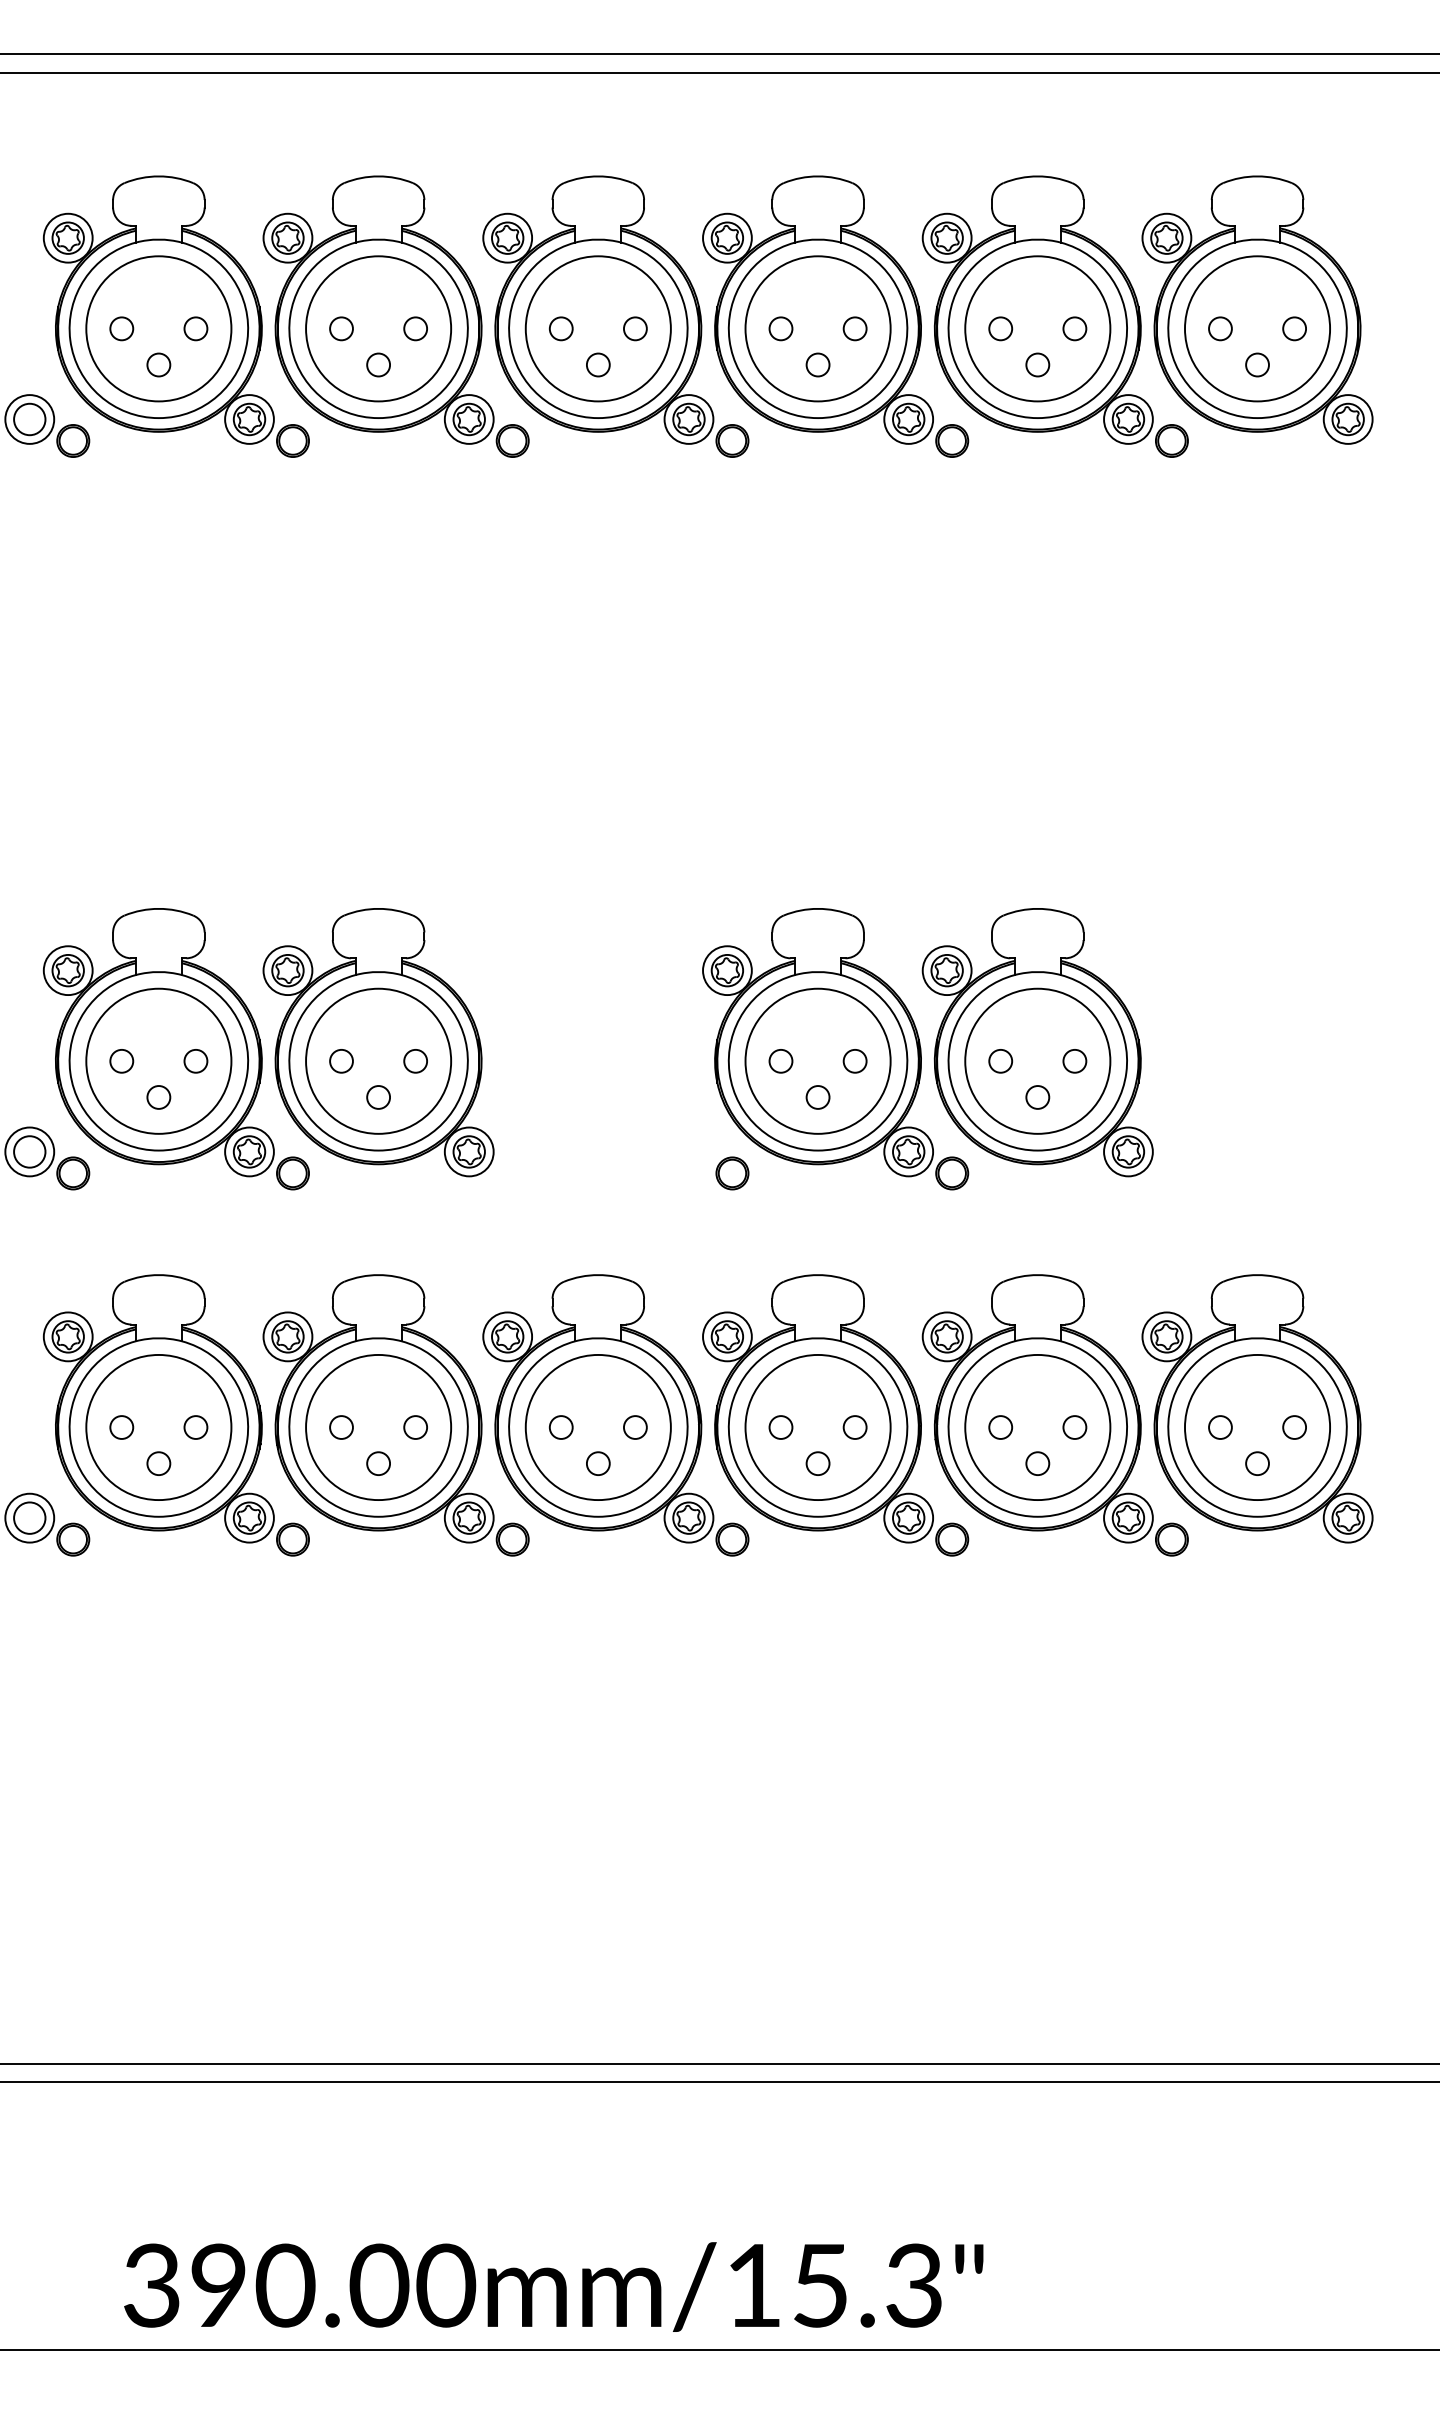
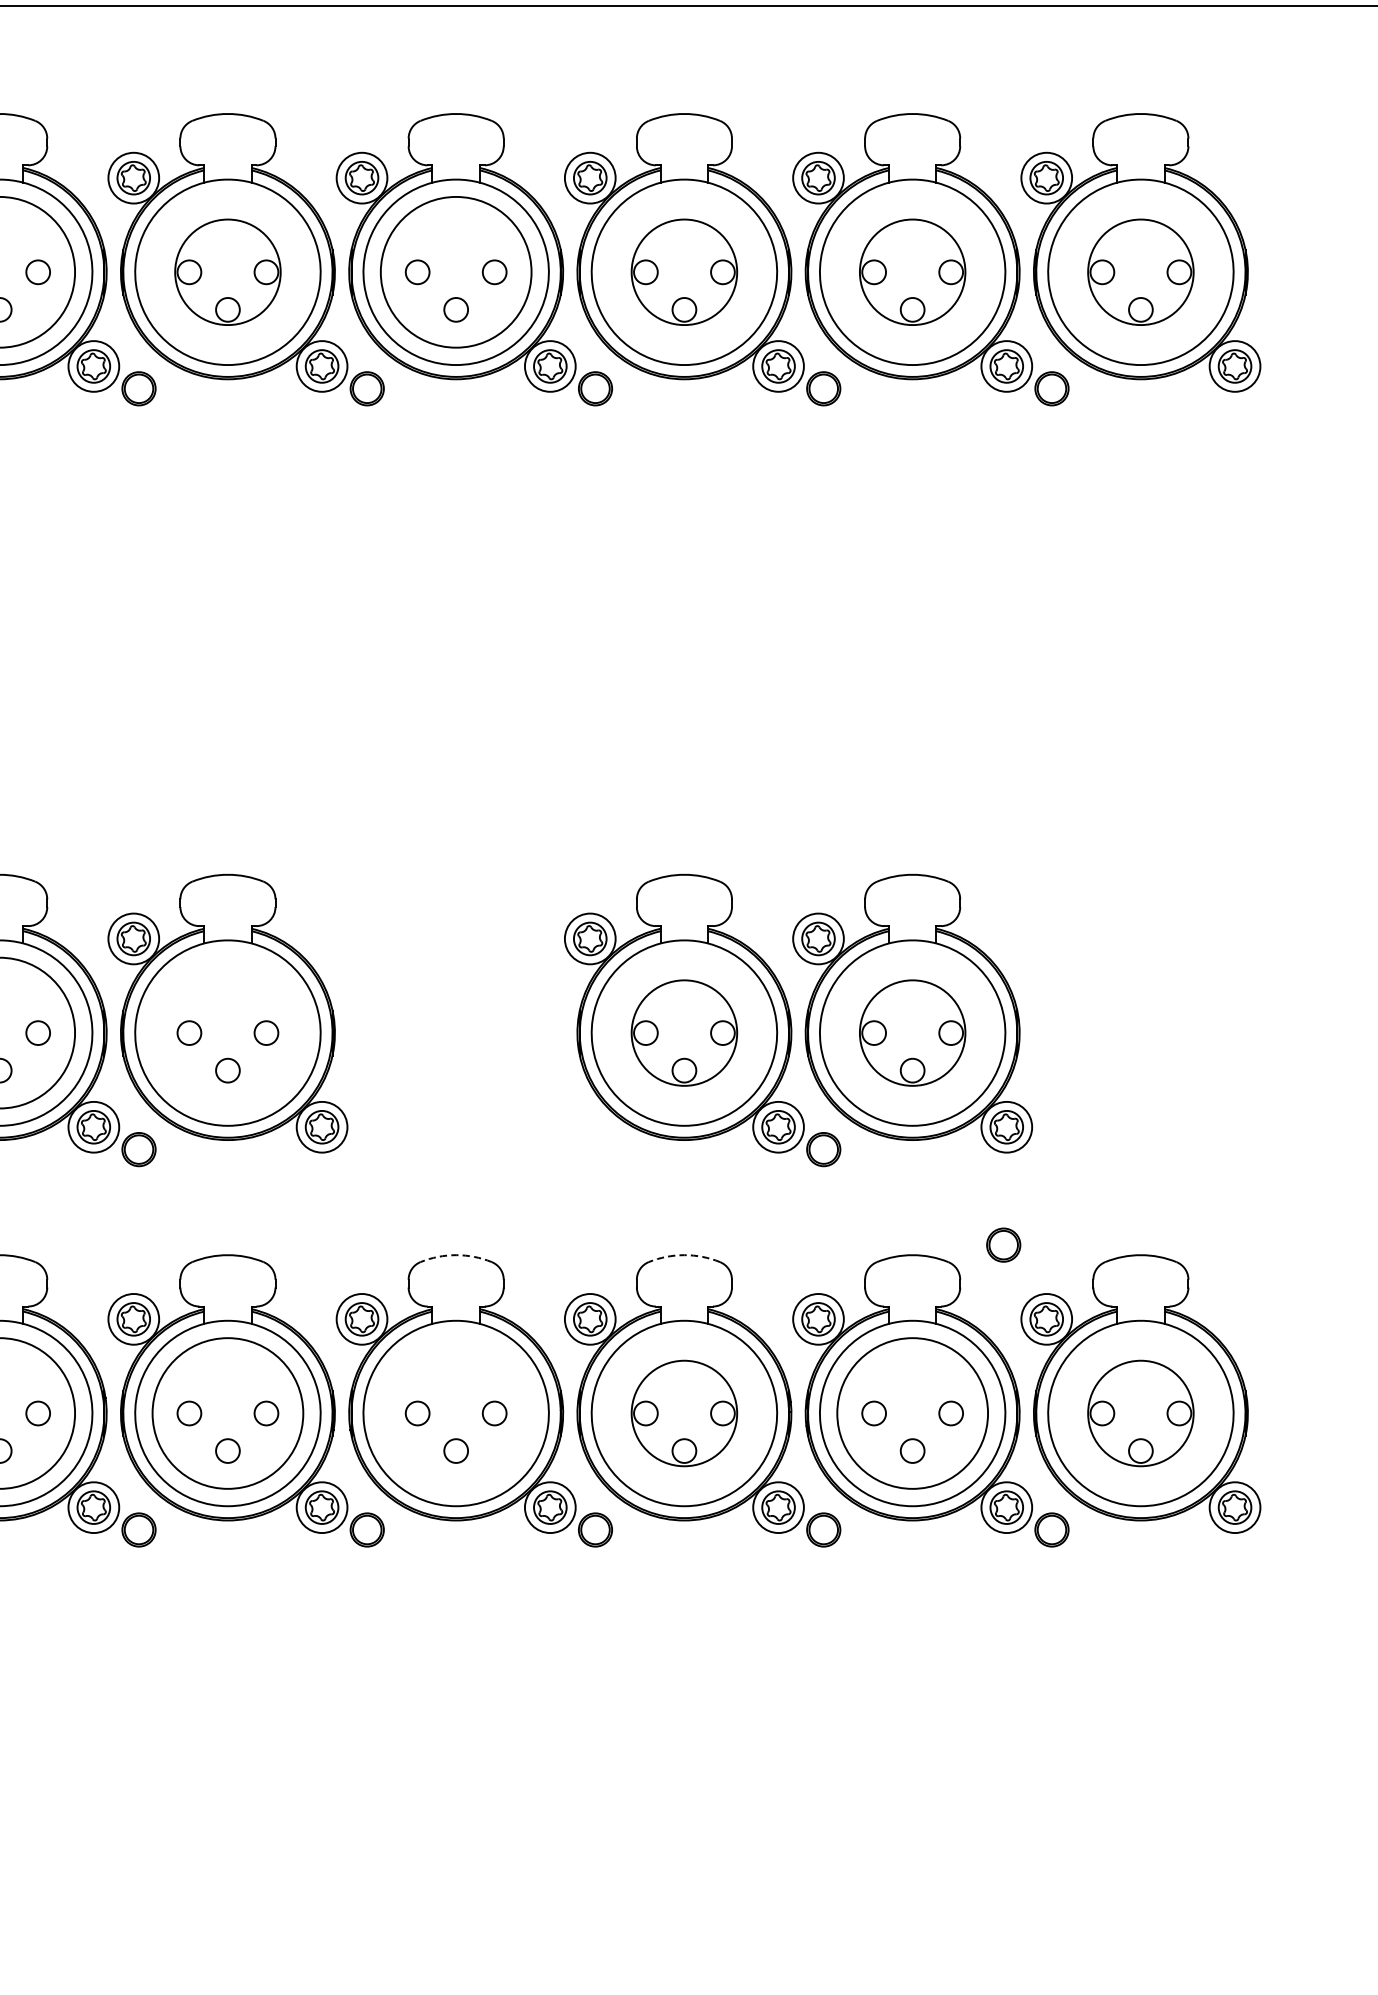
circle: (378, 328) -> (227, 271), size x0.7
circle: (817, 328) -> (683, 271), size x0.7
circle: (1037, 328) -> (912, 271), size x0.7
circle: (1257, 328) -> (1140, 271), size x0.7
circle: (378, 1060) -> (227, 1032), removed
circle: (817, 1060) -> (683, 1032), size x0.7
circle: (1037, 1060) -> (912, 1032), size x0.7
part: (732, 1173) -> (1003, 1245), moved
arc: (598, 1275) -> (456, 1255), solid -> dashed
arc: (818, 1275) -> (684, 1255), solid -> dashed
circle: (597, 1427) -> (455, 1413), removed
circle: (817, 1427) -> (683, 1413), size x0.7
circle: (1257, 1427) -> (1140, 1413), size x0.7

